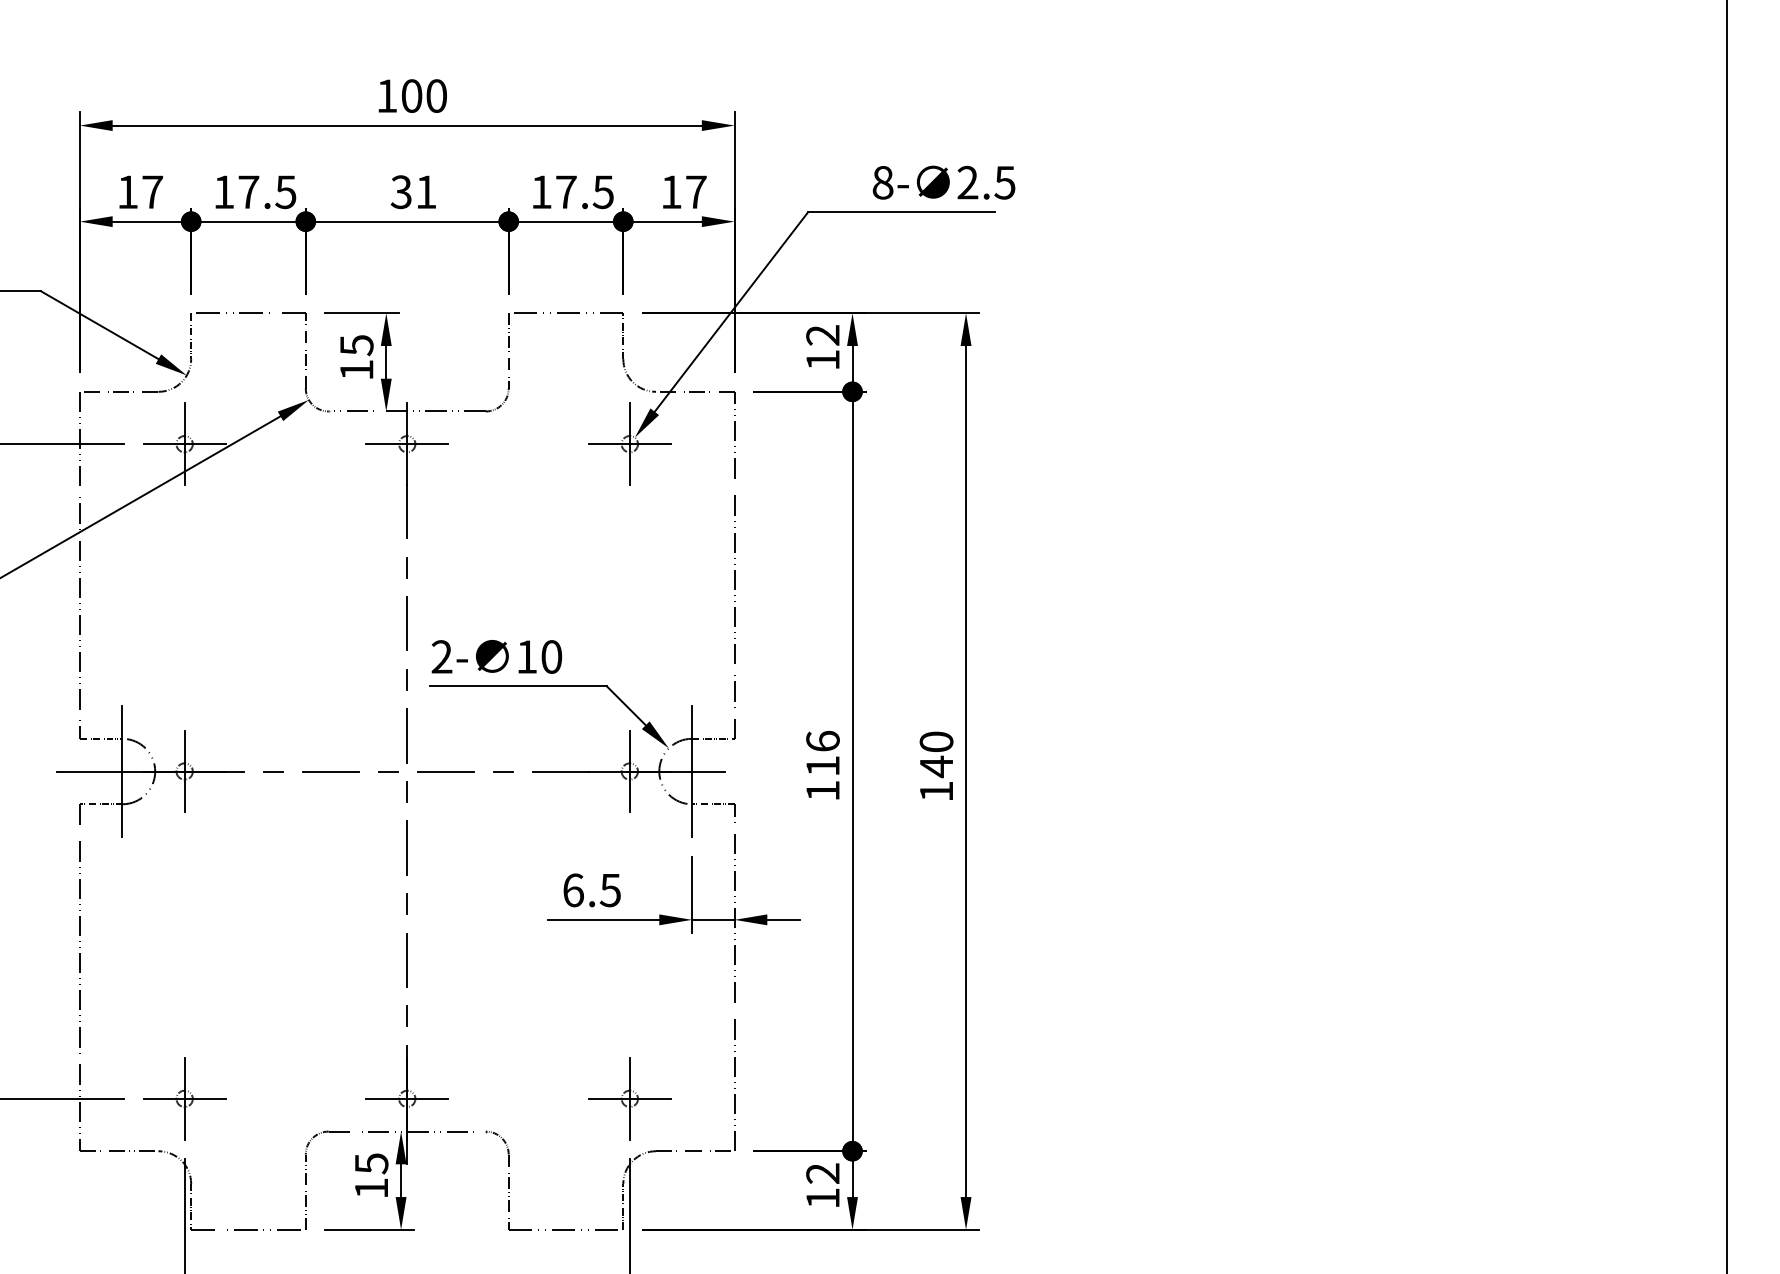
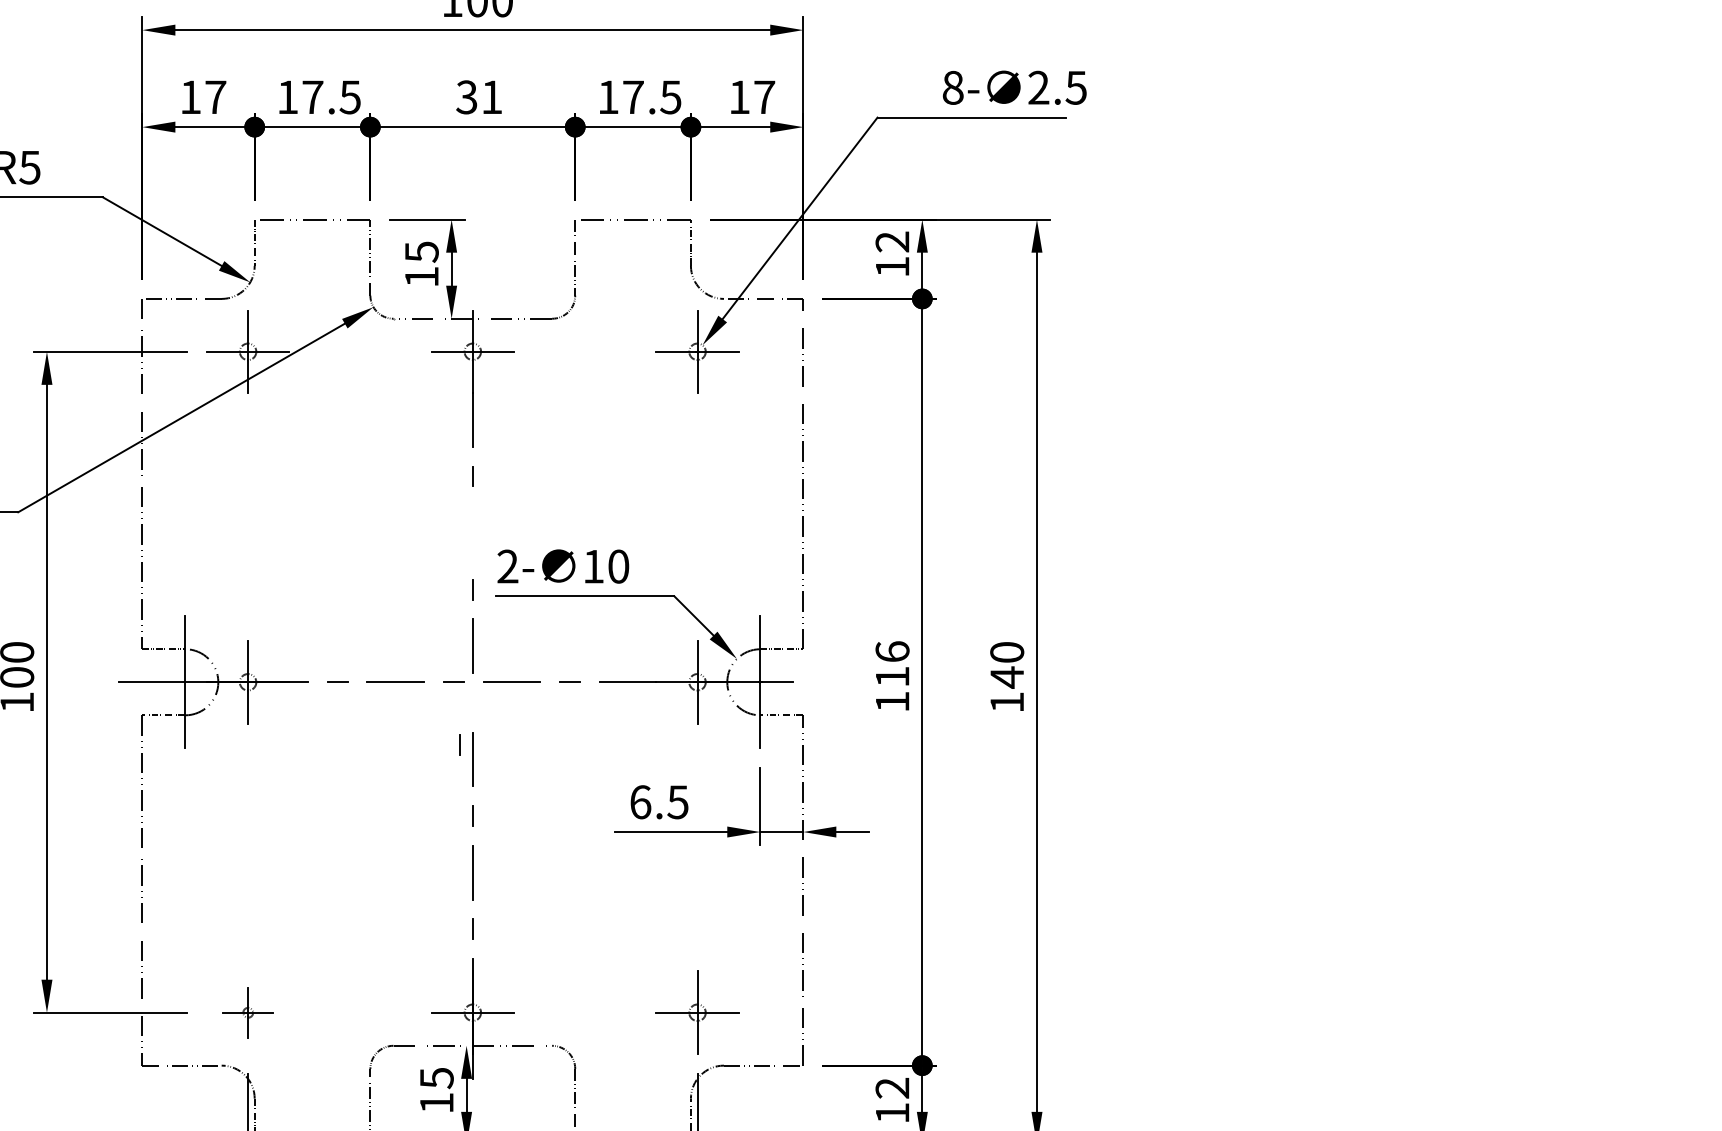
line: (407, 623) -> (473, 532), removed
line: (406, 791) -> (458, 744), moved
part: (184, 1098) -> (247, 1012), size x0.6

